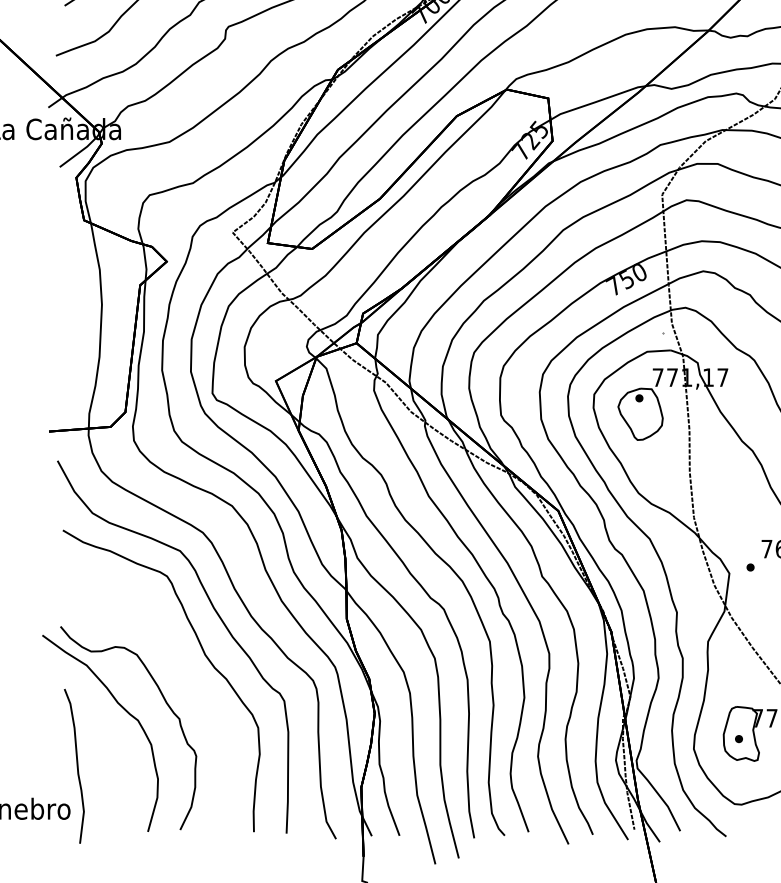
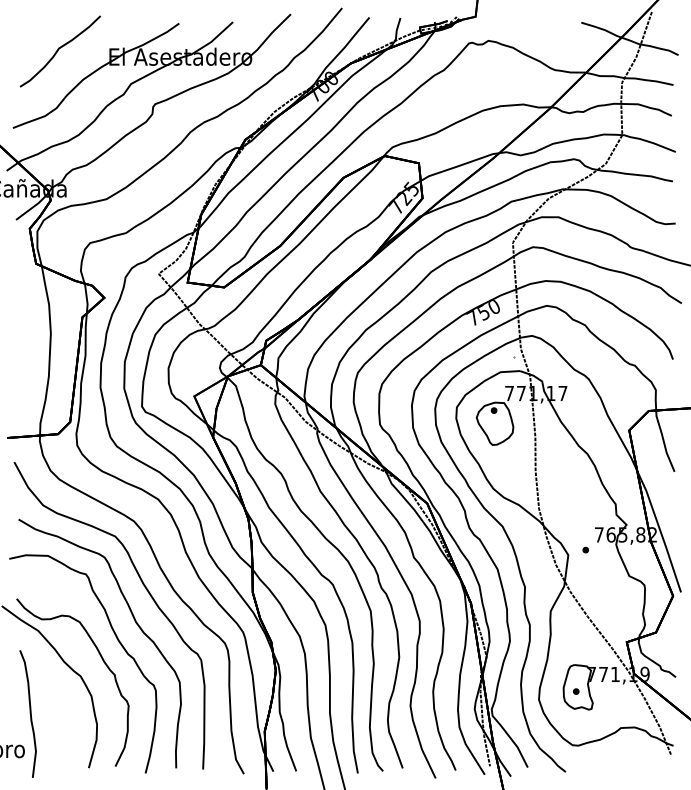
curve: (183, 679) -> (118, 642), added

